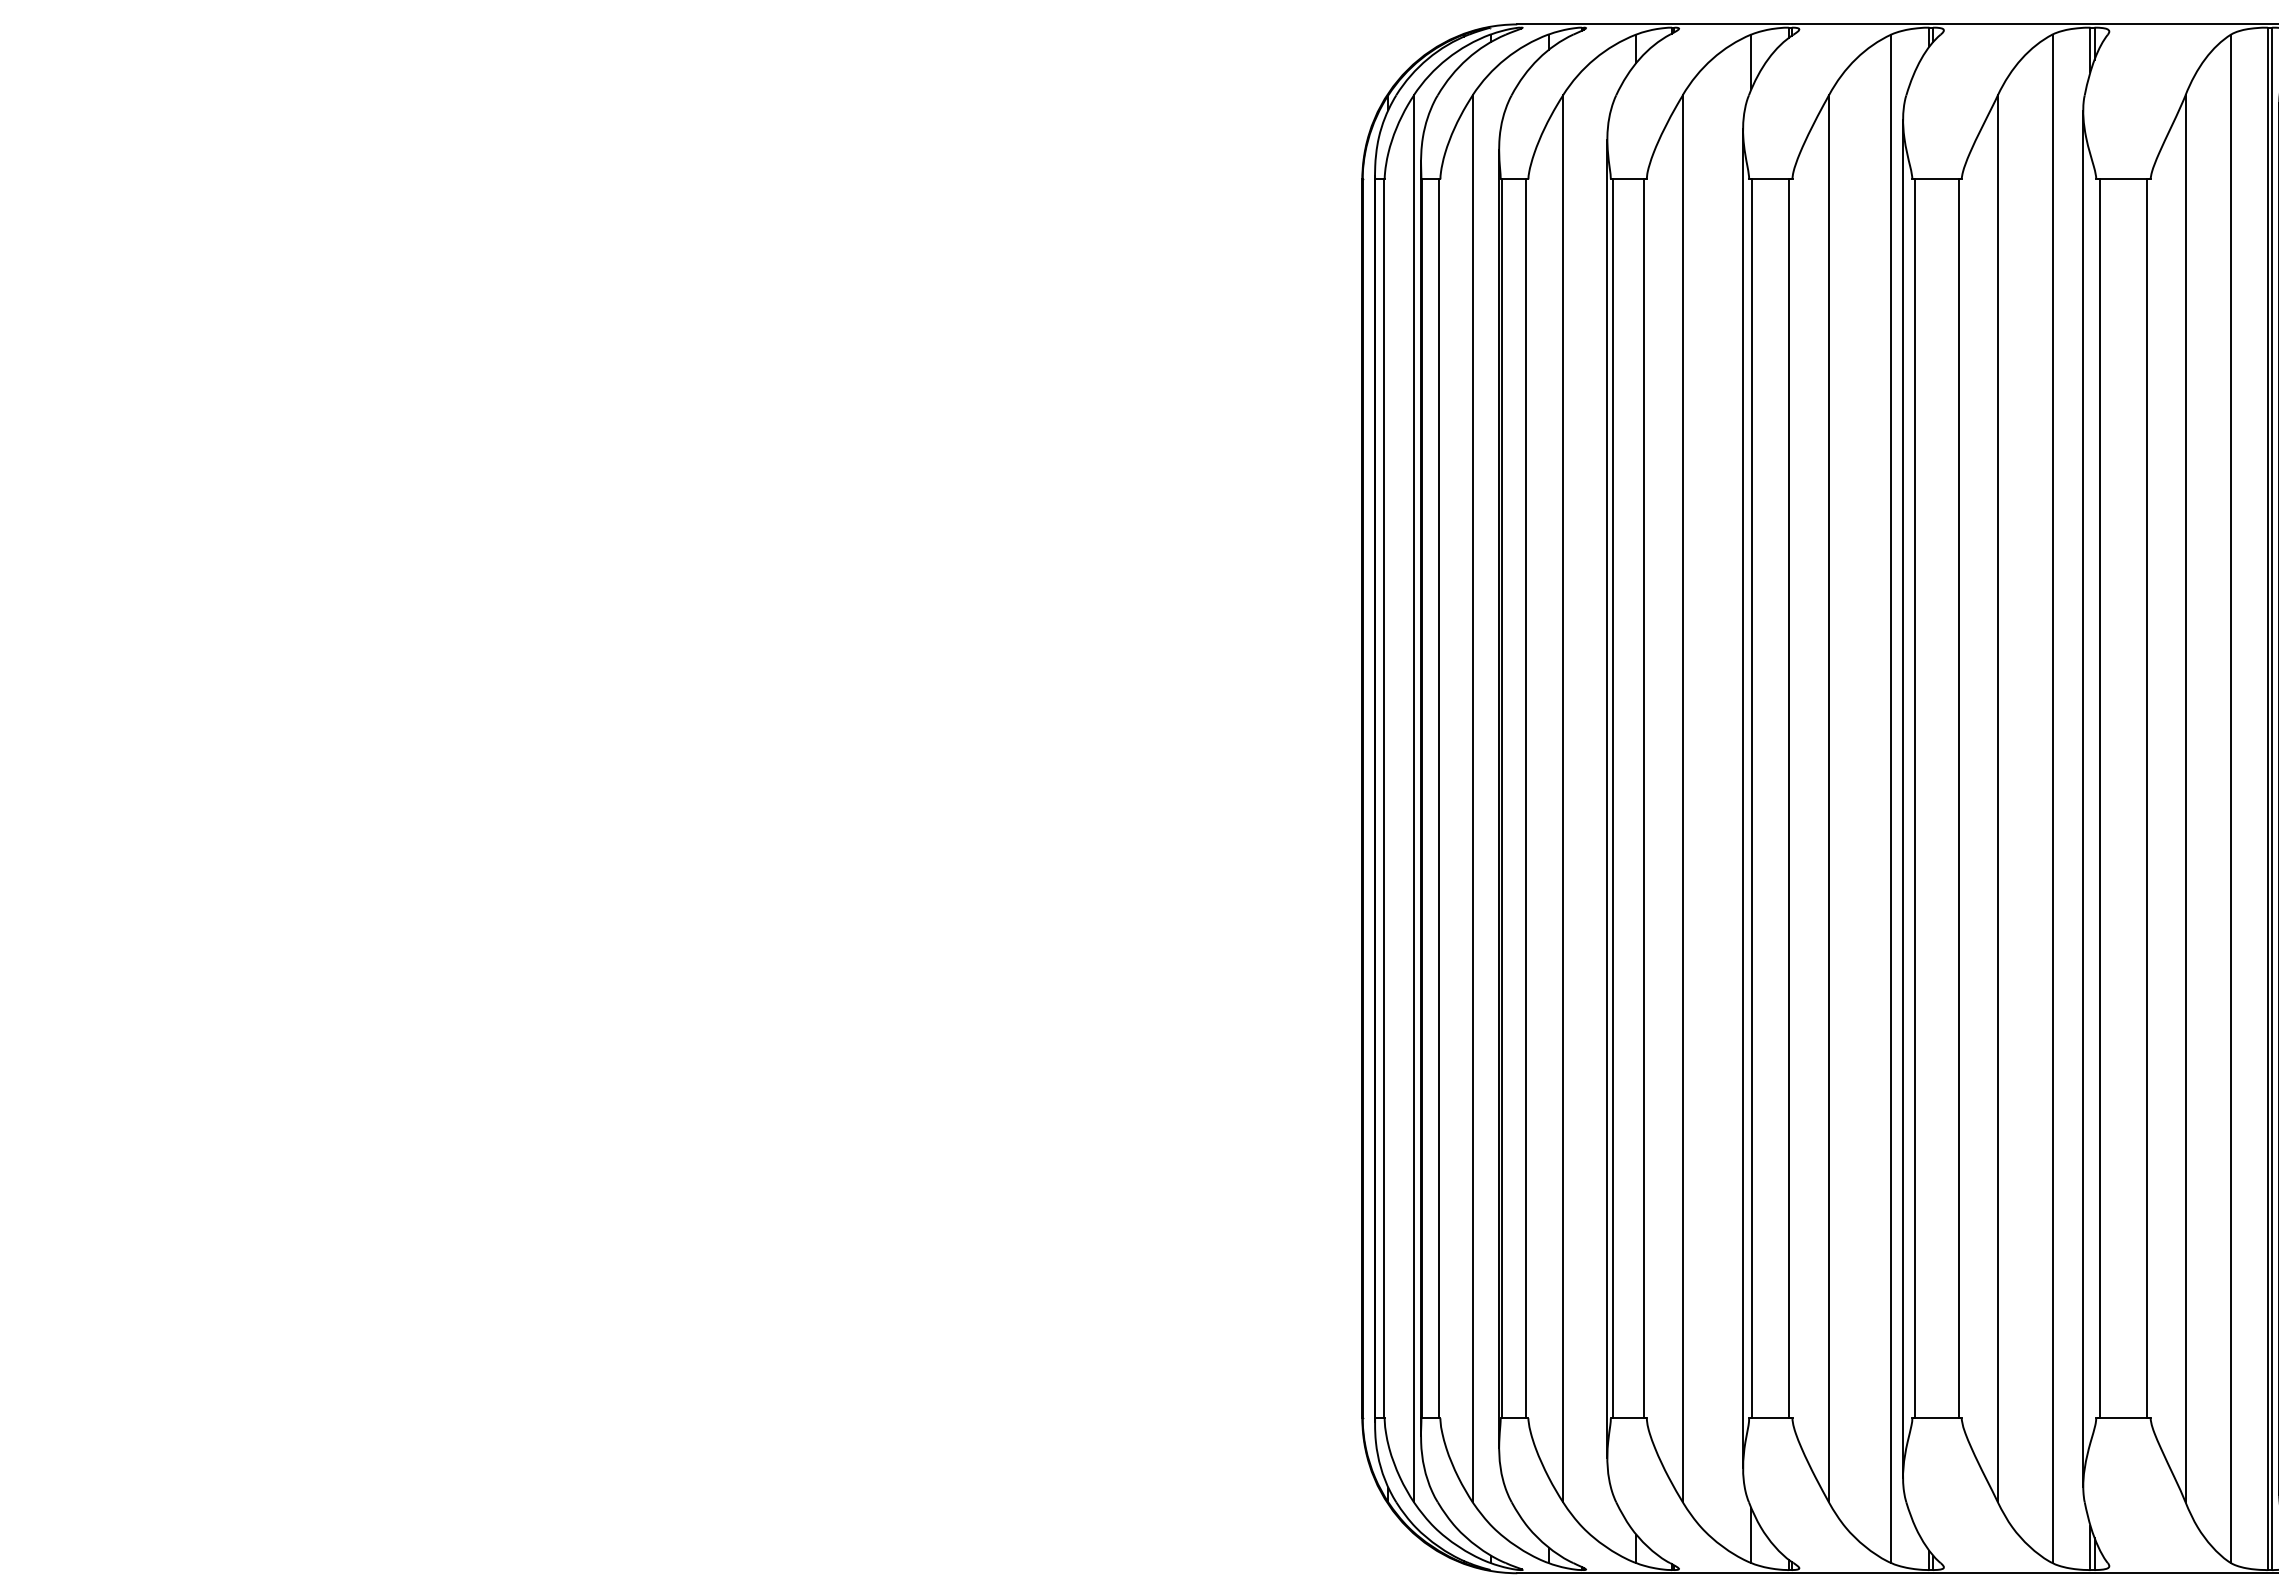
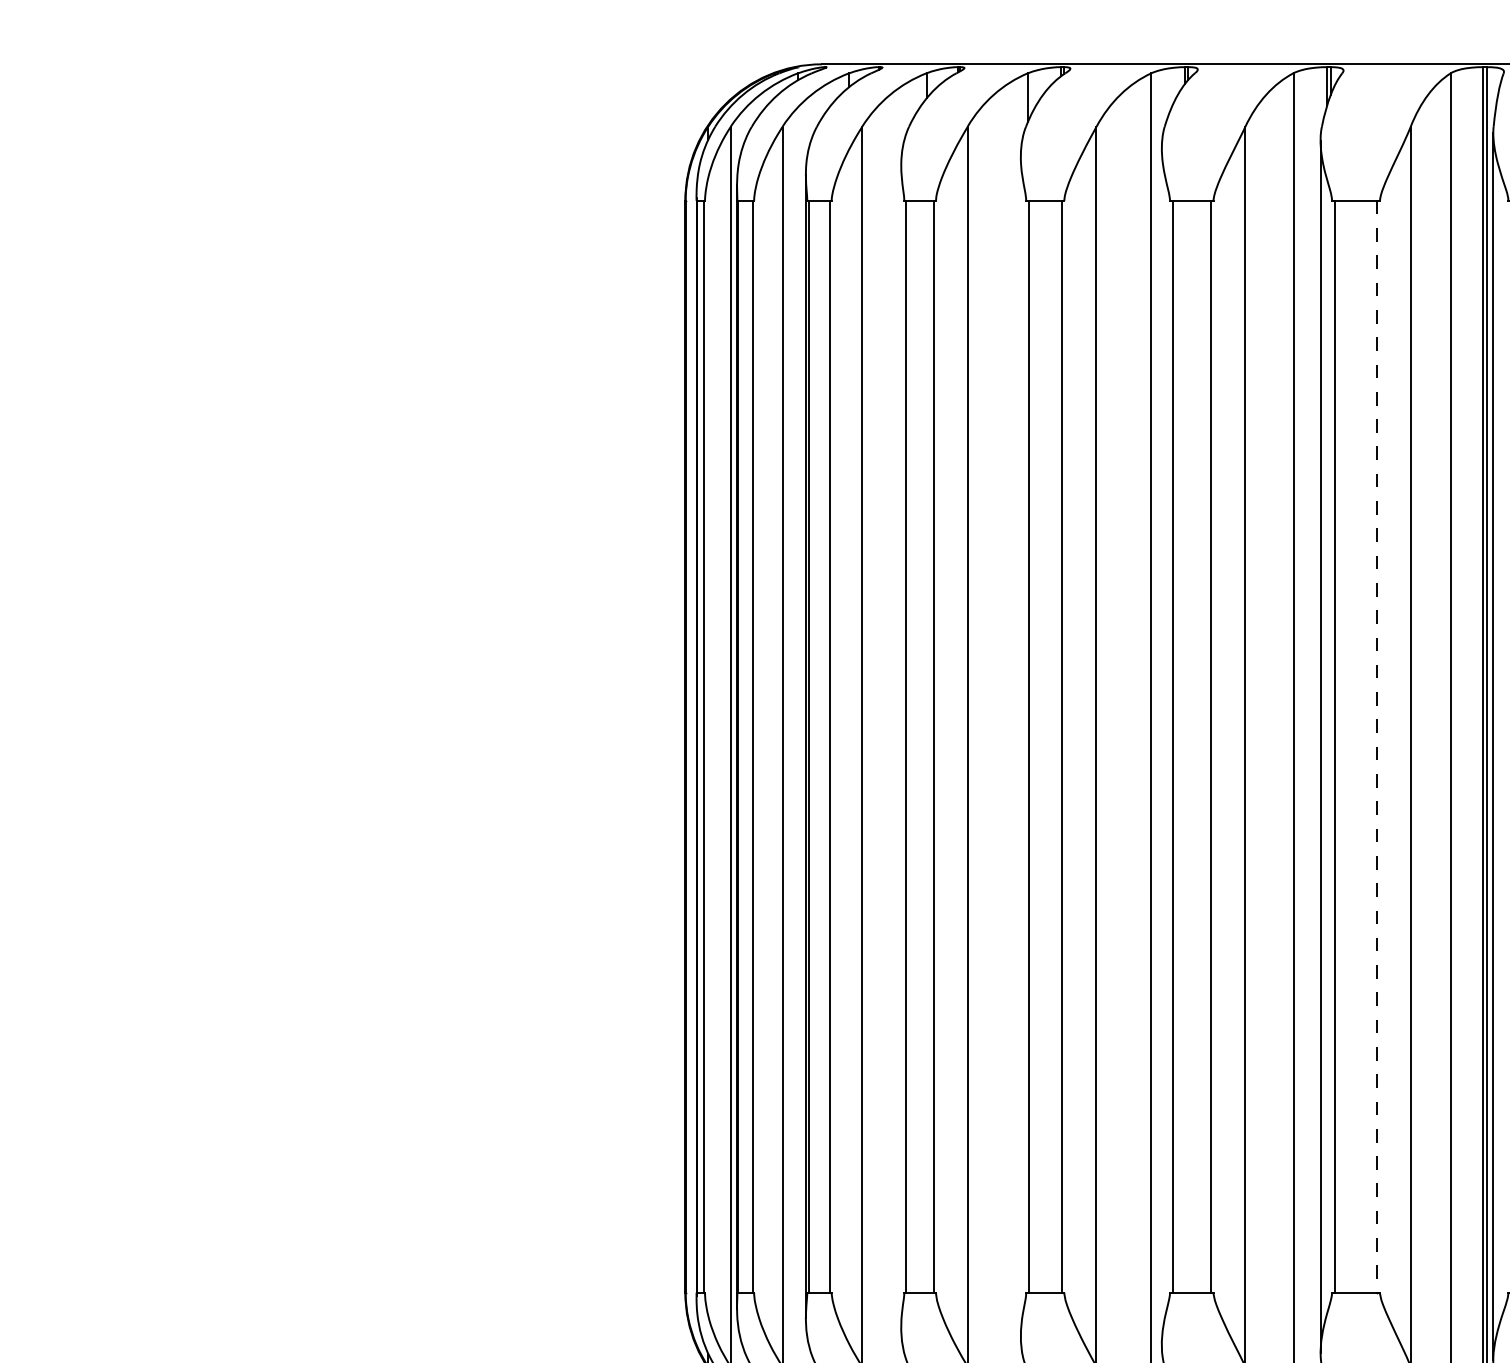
line: (1607, 798) -> (901, 746), removed
line: (1743, 798) -> (1021, 746), removed
line: (1903, 798) -> (1162, 746), removed
line: (2147, 798) -> (1377, 746), solid -> dashed

